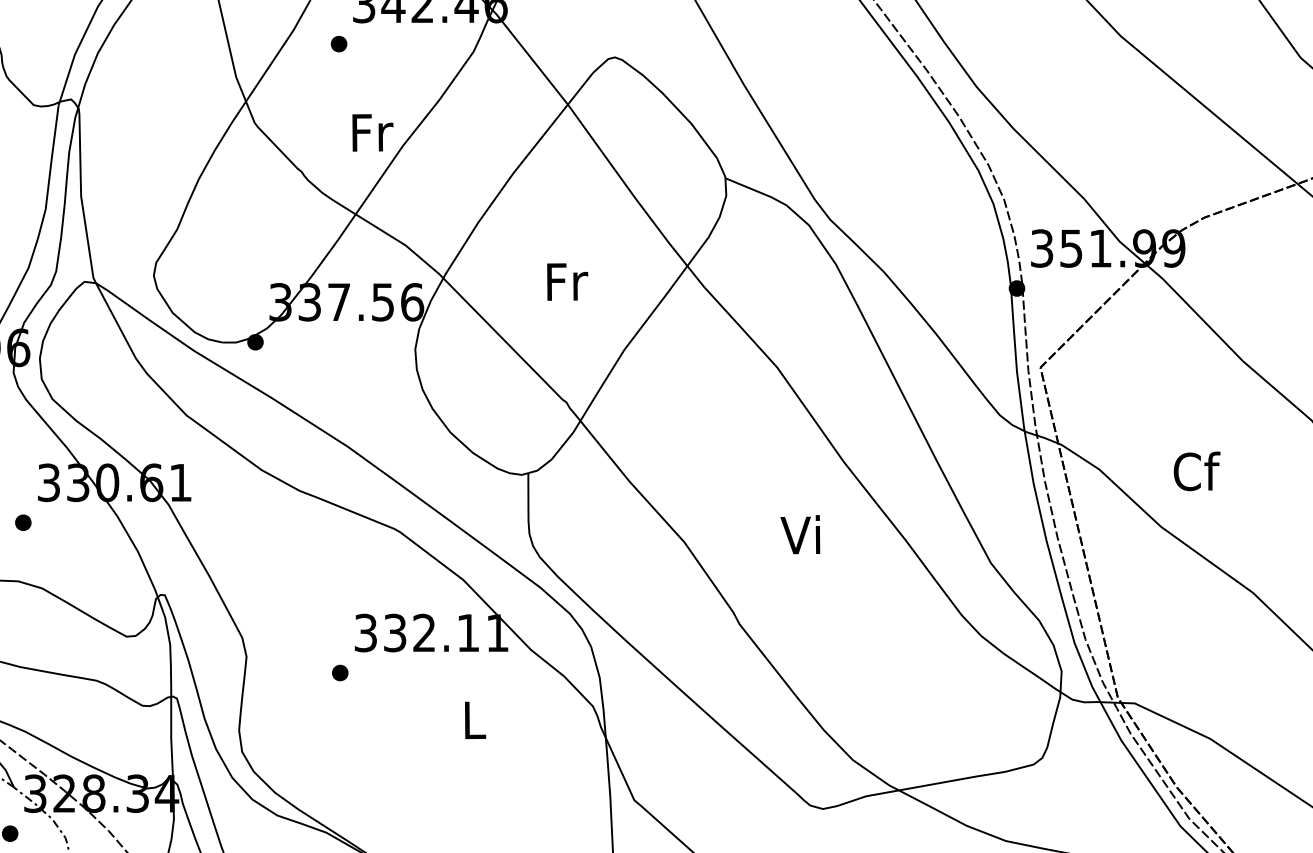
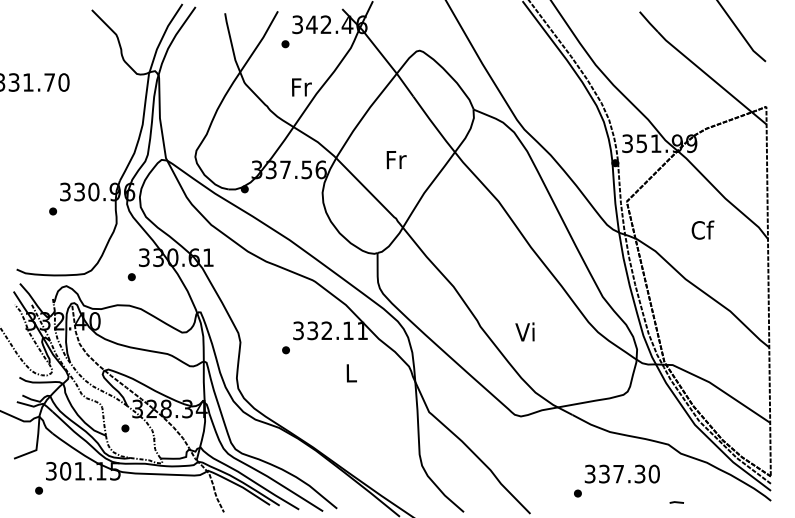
text: (1195, 470) -> (702, 229), moved
text: (799, 533) -> (524, 331), moved

